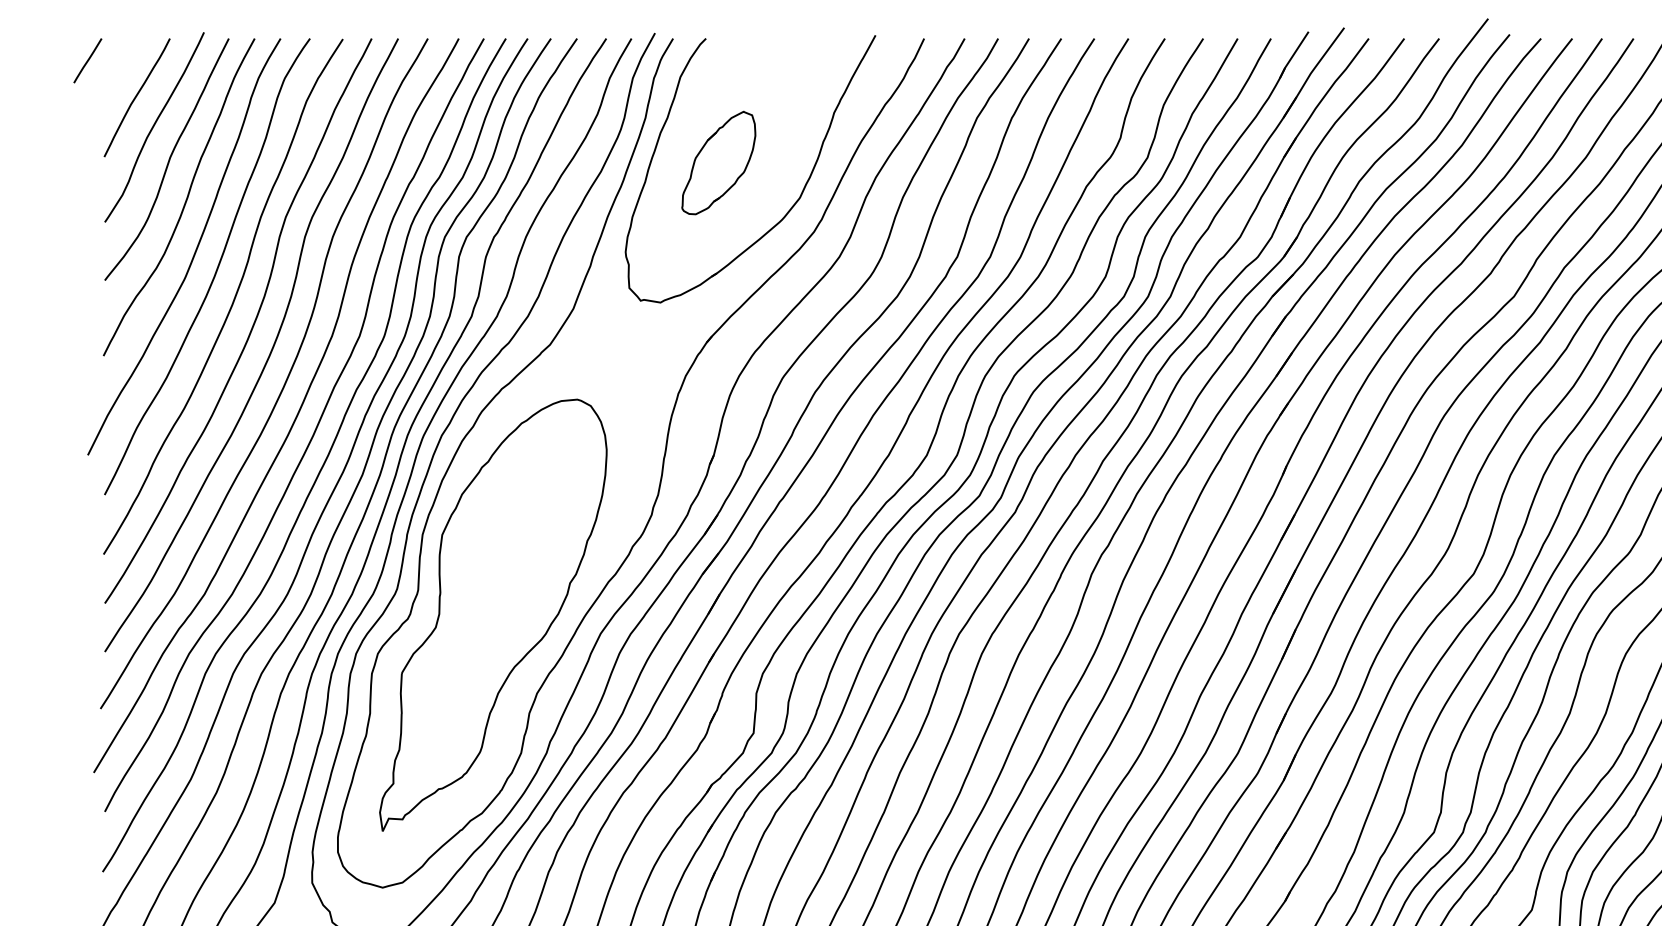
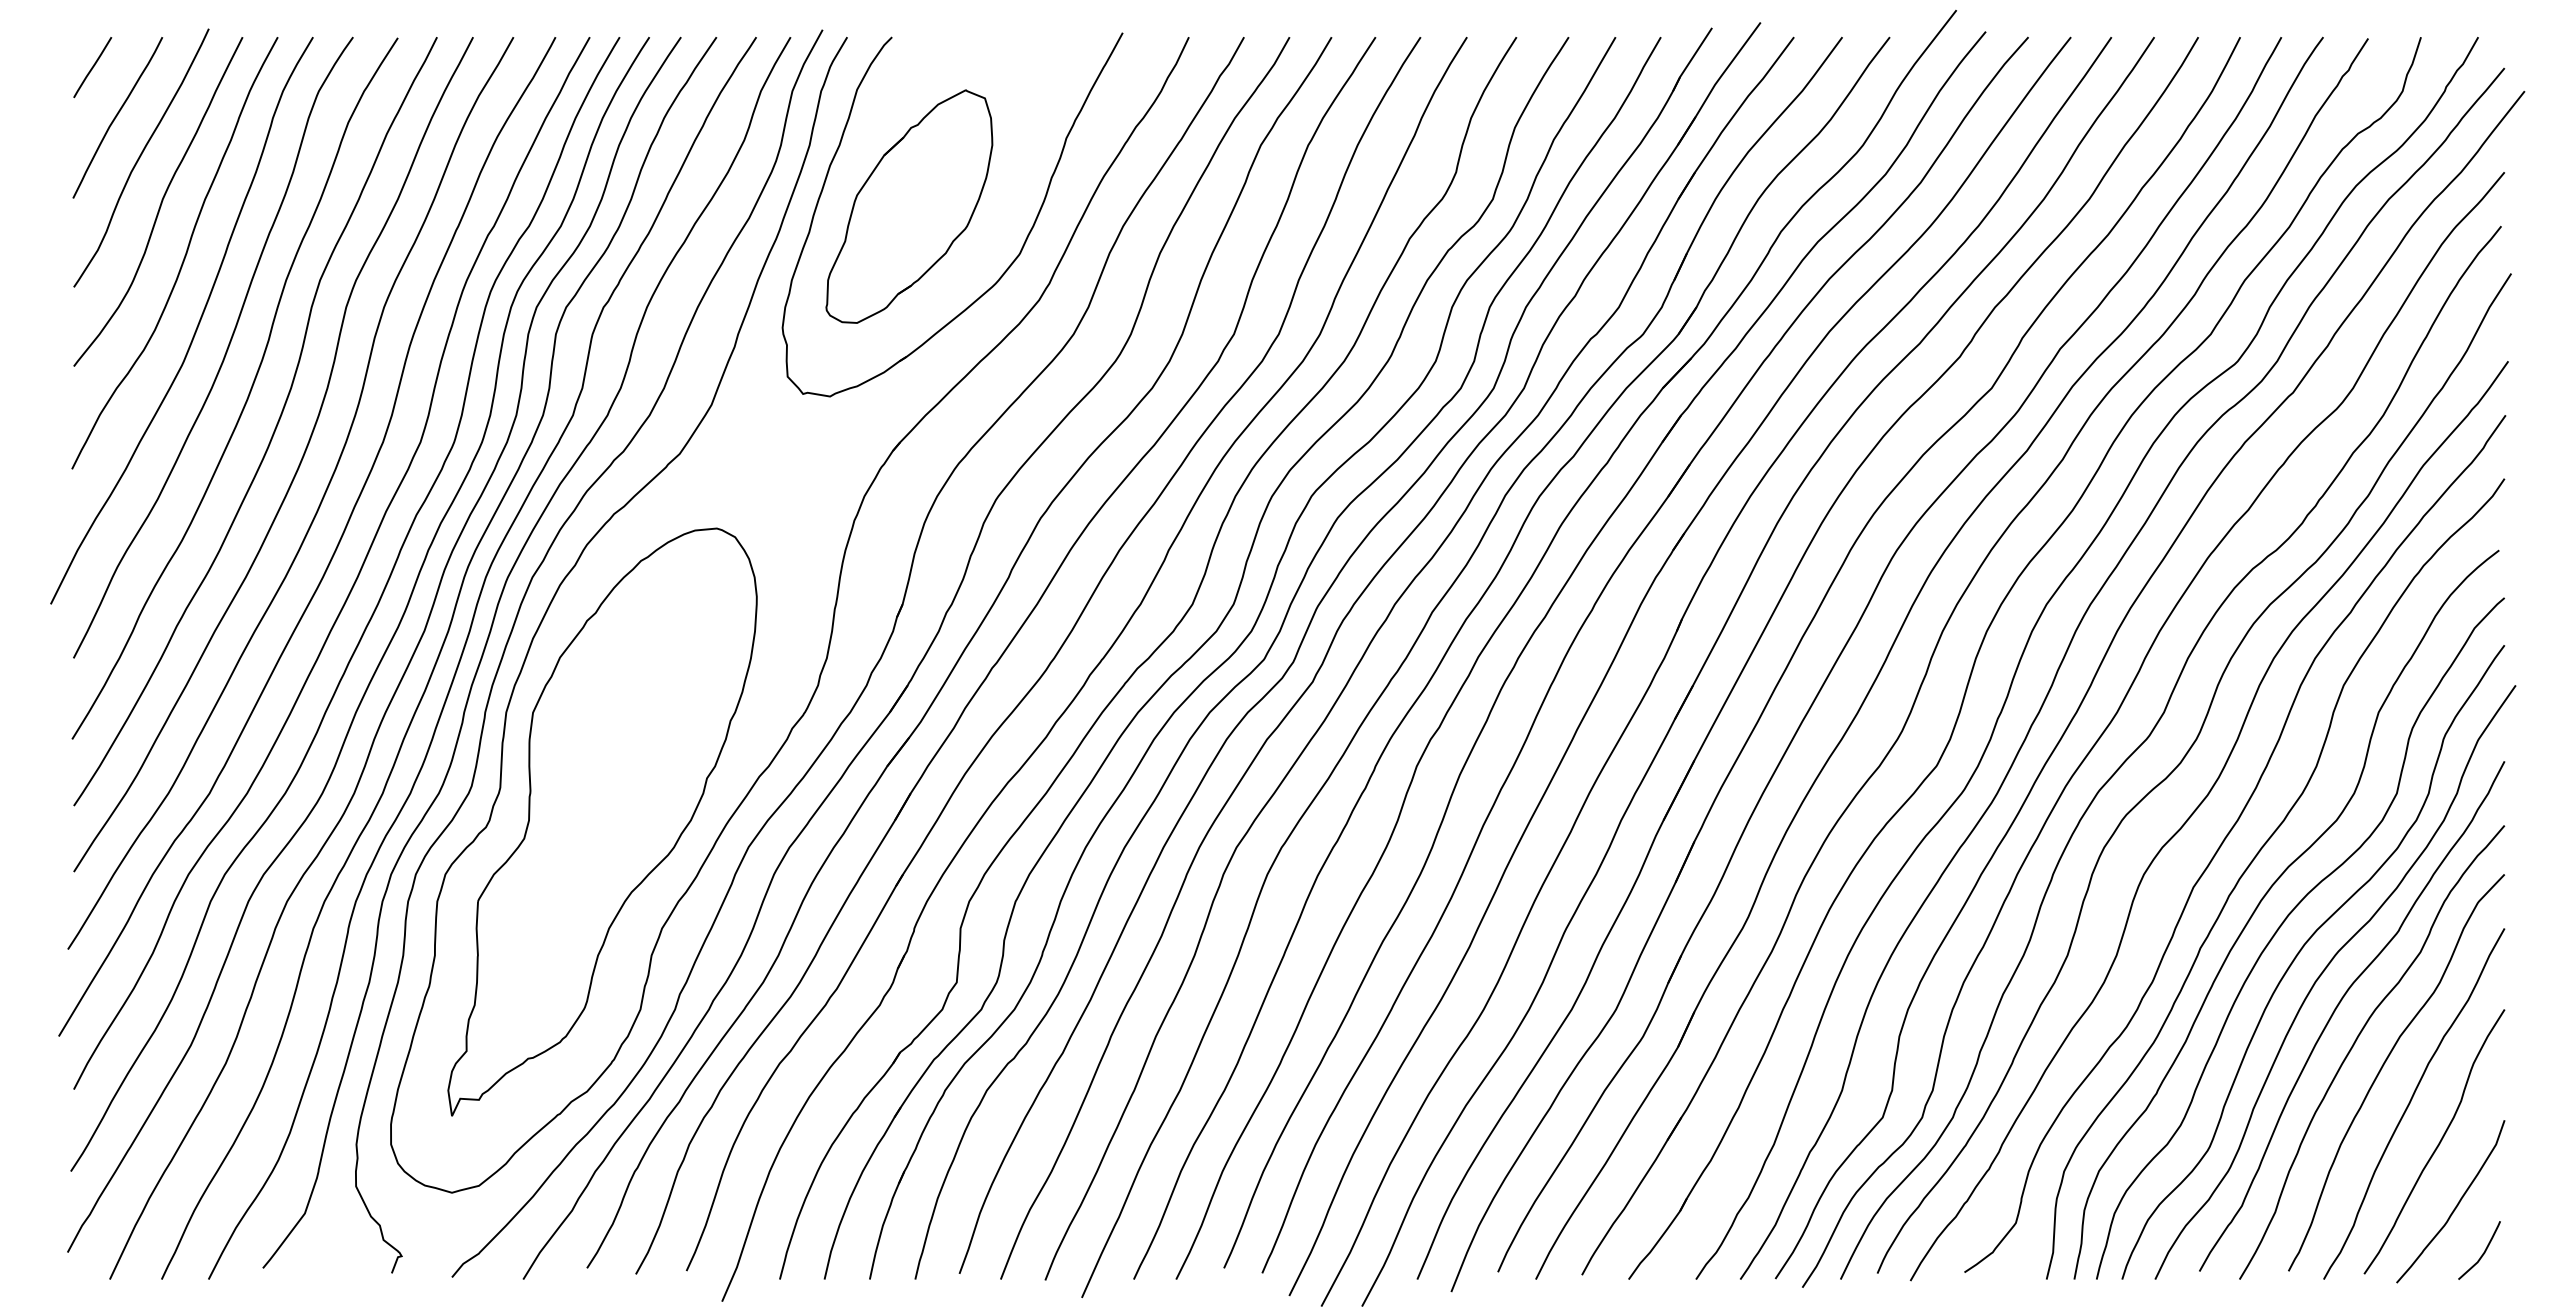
line: (87, 60) -> (92, 67), moved
part: (718, 162) -> (909, 206), size x1.67

